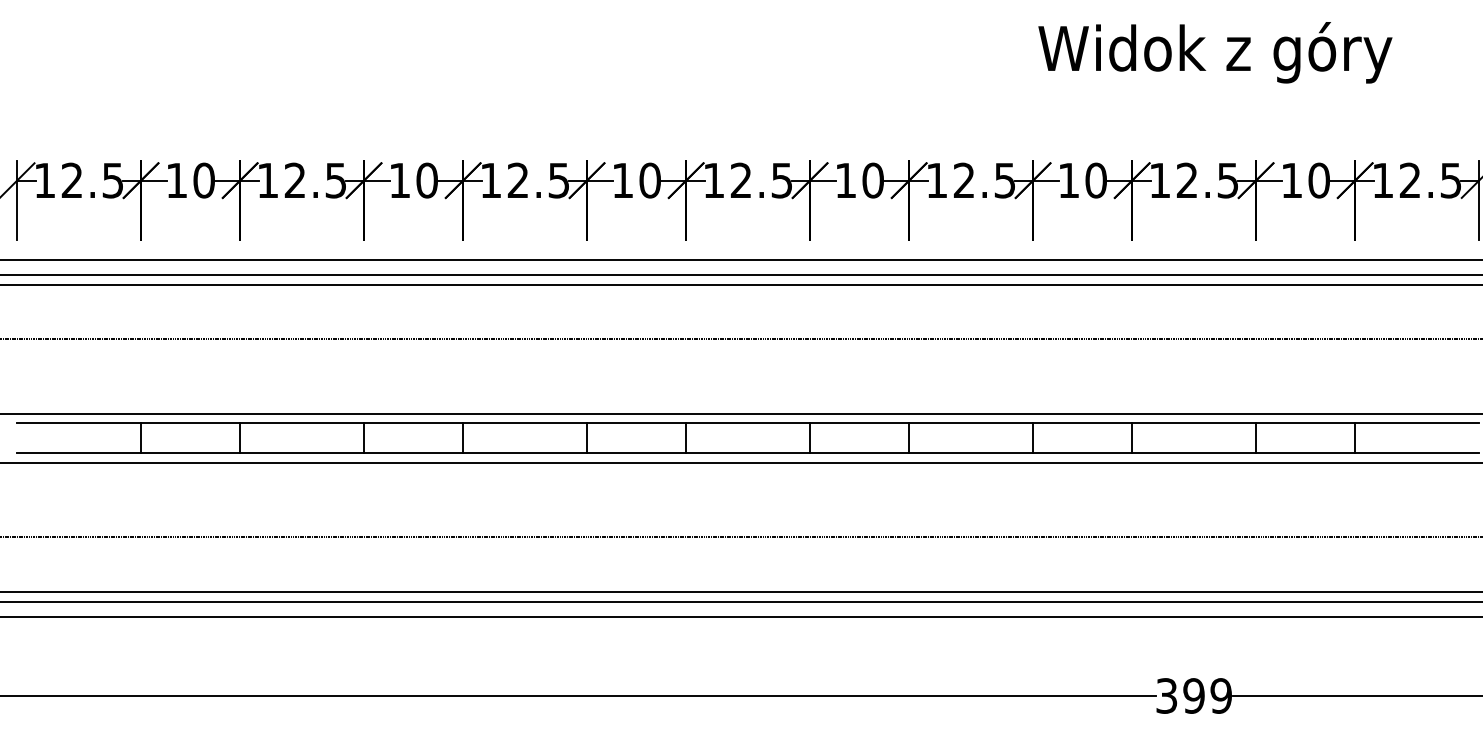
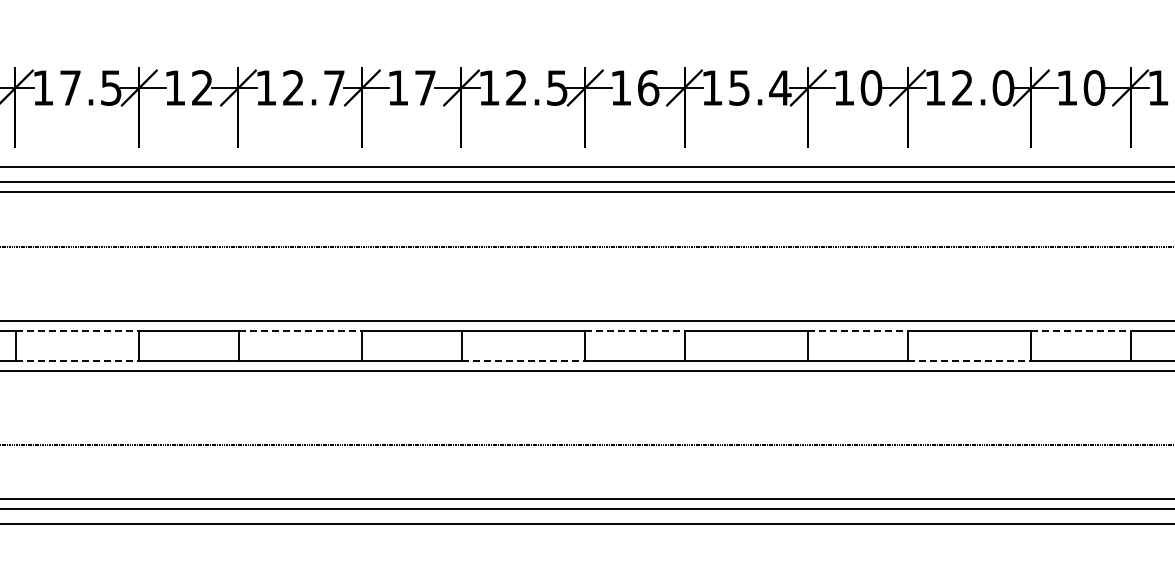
text: (294, 179) -> (69, 86), 12.5 -> 17.5
text: (426, 180) -> (201, 87), 10 -> 12
text: (558, 180) -> (333, 87), 12.5 -> 12.7
text: (649, 180) -> (424, 87), 10 -> 17
text: (873, 180) -> (648, 87), 10 -> 16
text: (984, 180) -> (759, 87), 12.5 -> 15.4
text: (1227, 180) -> (1002, 87), 12.5 -> 12.0
line: (302, 423) -> (77, 330), solid -> dashed
line: (525, 423) -> (300, 330), solid -> dashed
line: (859, 423) -> (634, 330), solid -> dashed
line: (1082, 423) -> (857, 330), solid -> dashed
line: (1305, 423) -> (1080, 330), solid -> dashed
line: (302, 453) -> (77, 360), solid -> dashed
line: (748, 453) -> (523, 360), solid -> dashed
line: (1194, 453) -> (969, 360), solid -> dashed

